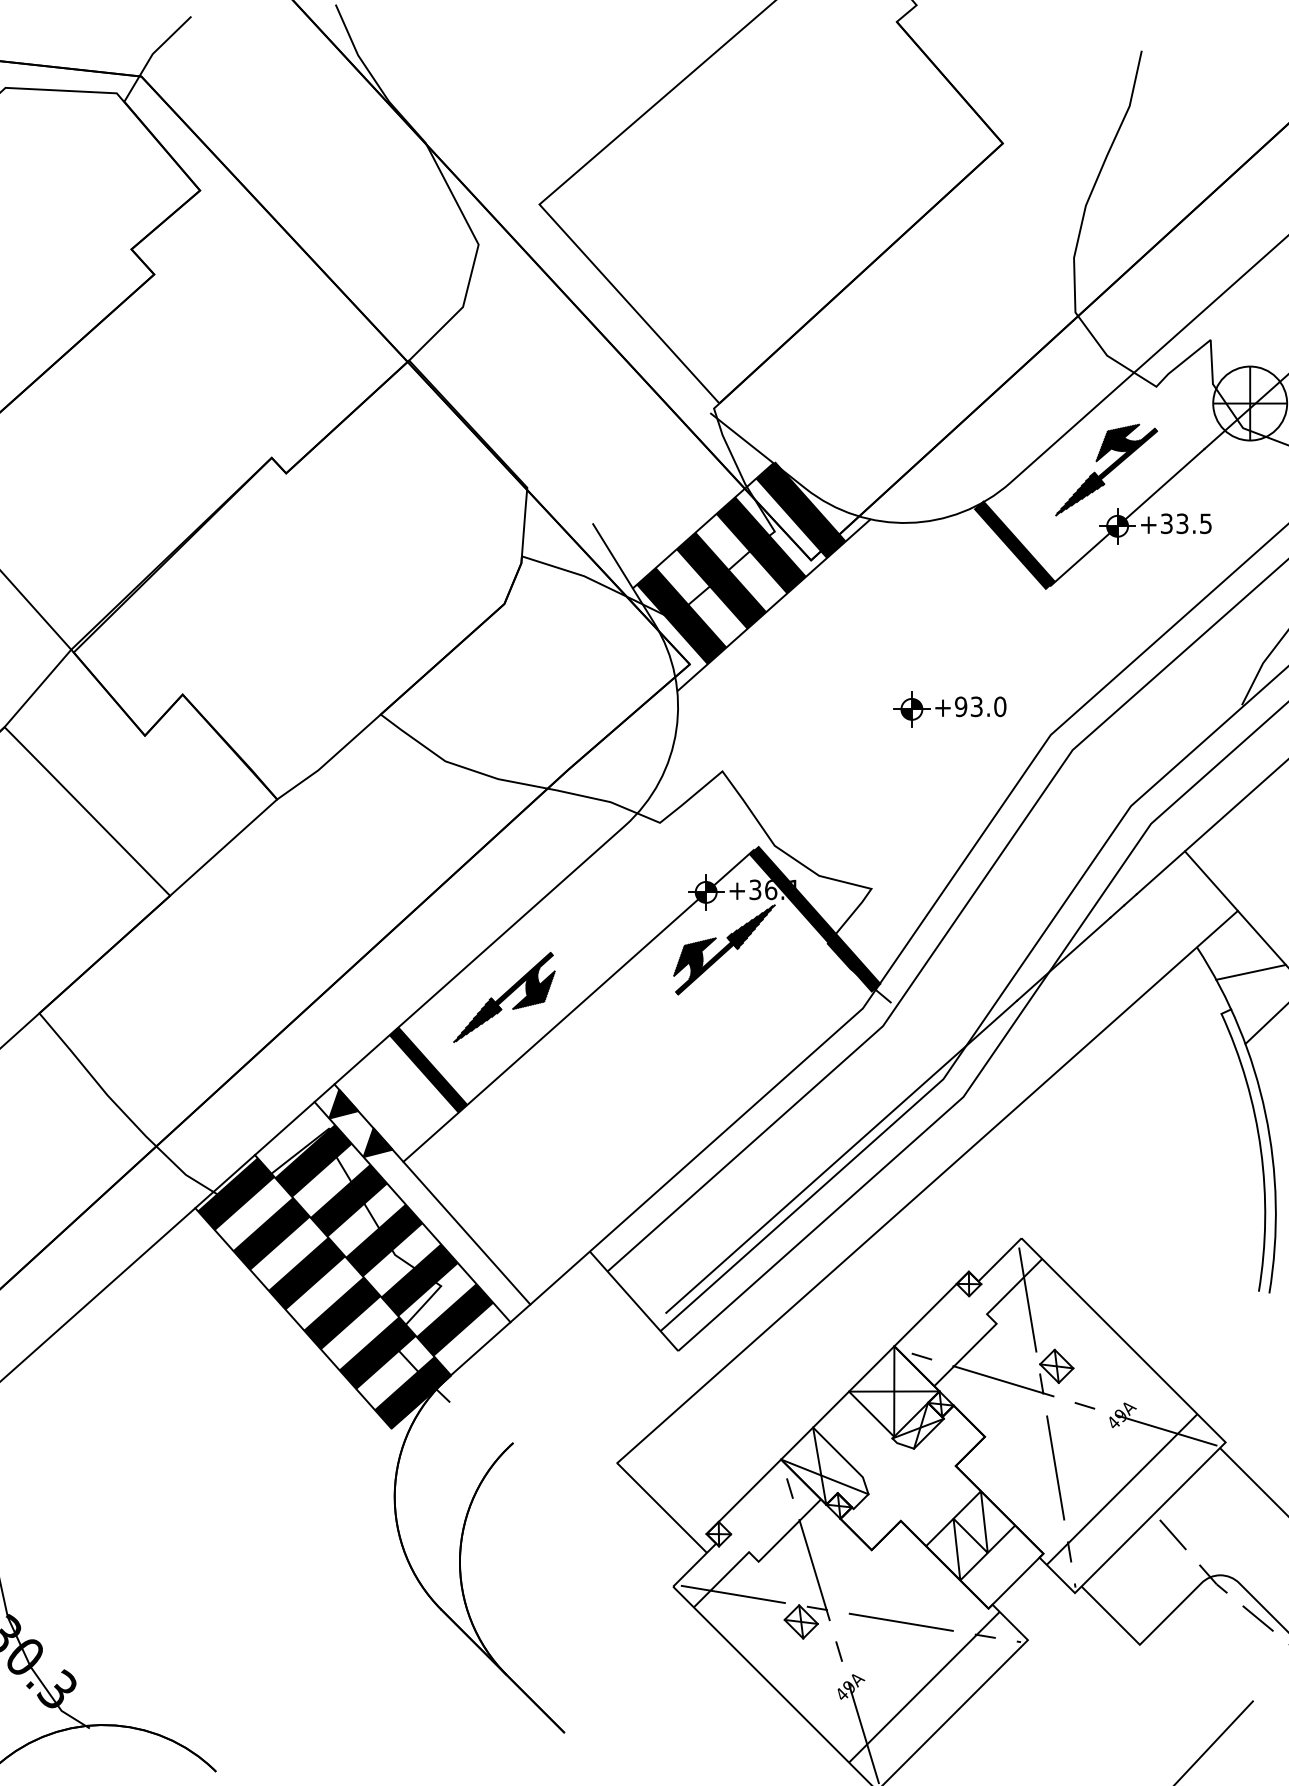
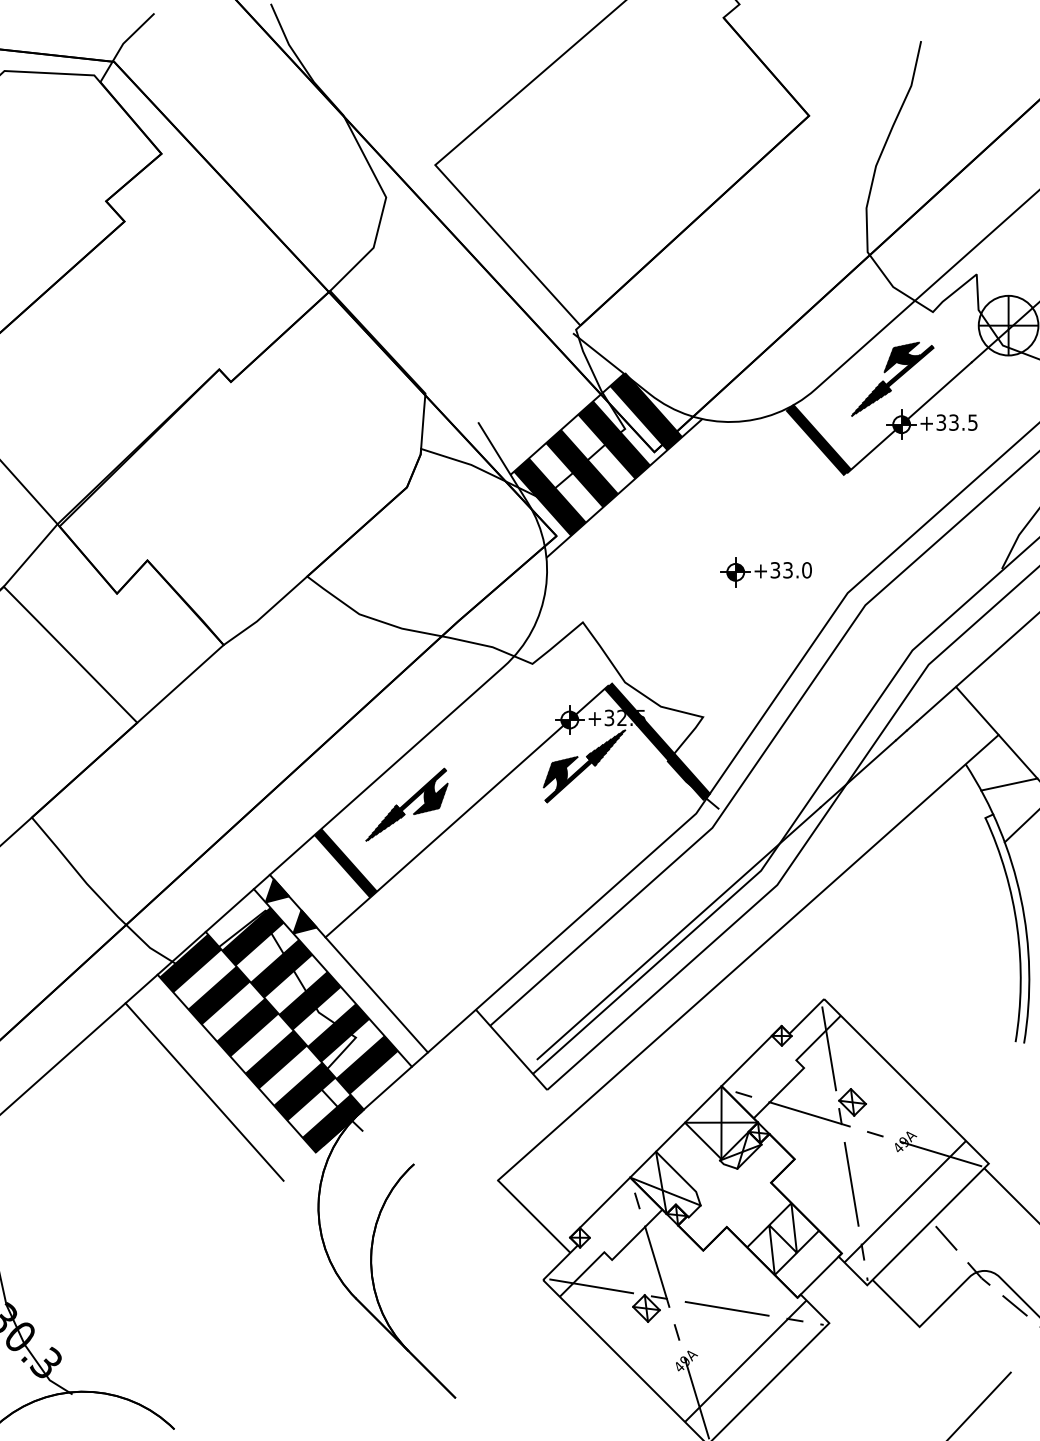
text: (961, 706) -> (775, 570), +93.0 -> +33.0
text: (782, 889) -> (631, 717), +36.1 -> +32.5
line: (253, 1353) -> (204, 1091), added

